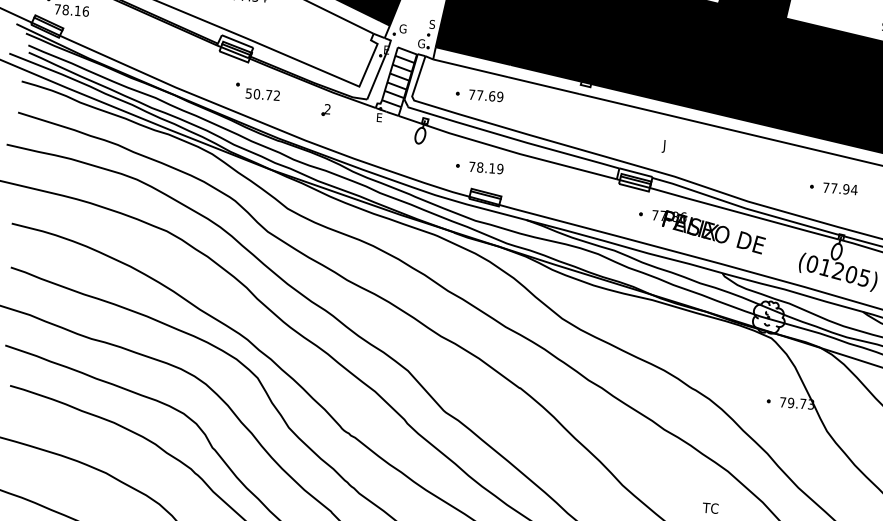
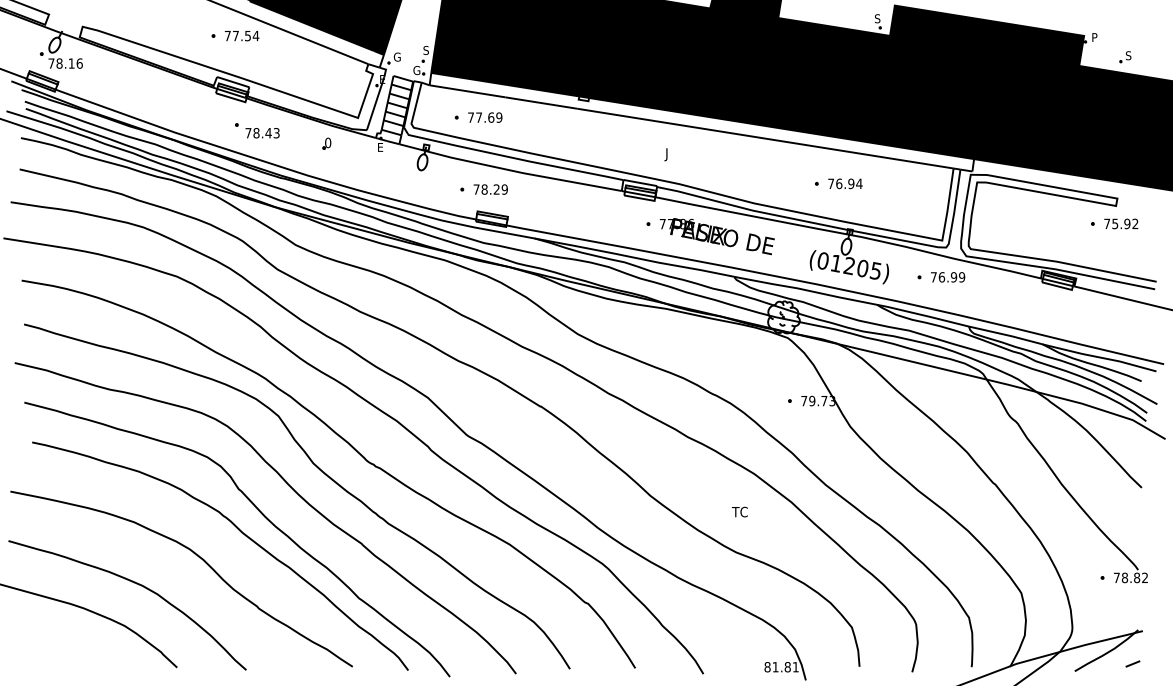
text: (262, 94) -> (262, 133), 50.72 -> 78.43
text: (328, 108) -> (328, 142), 2 -> 0
text: (492, 168) -> (496, 189), 78.19 -> 78.29
text: (834, 188) -> (839, 183), 77.94 -> 76.94

